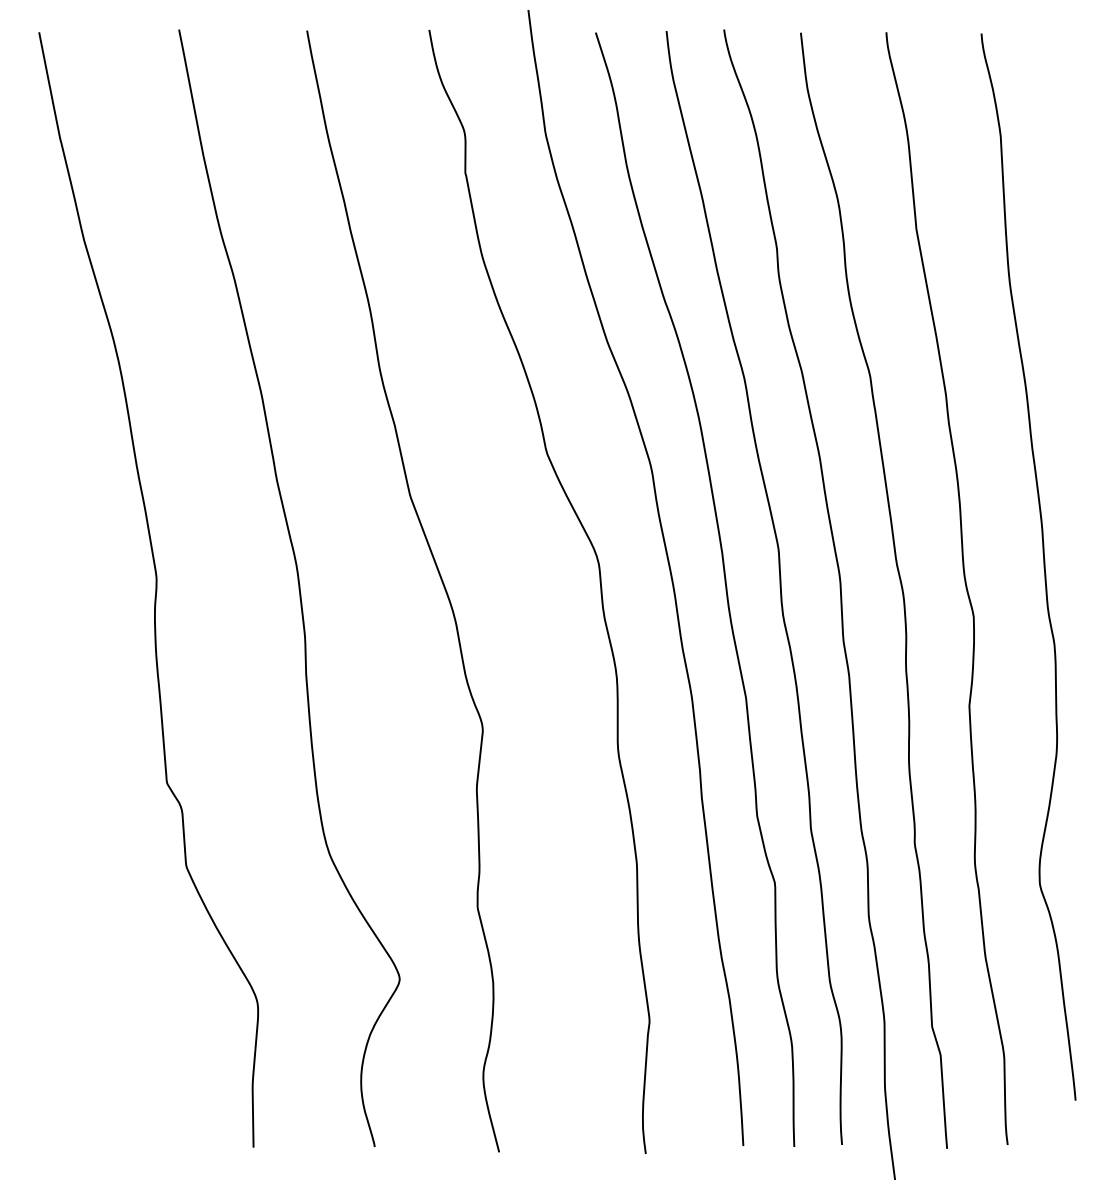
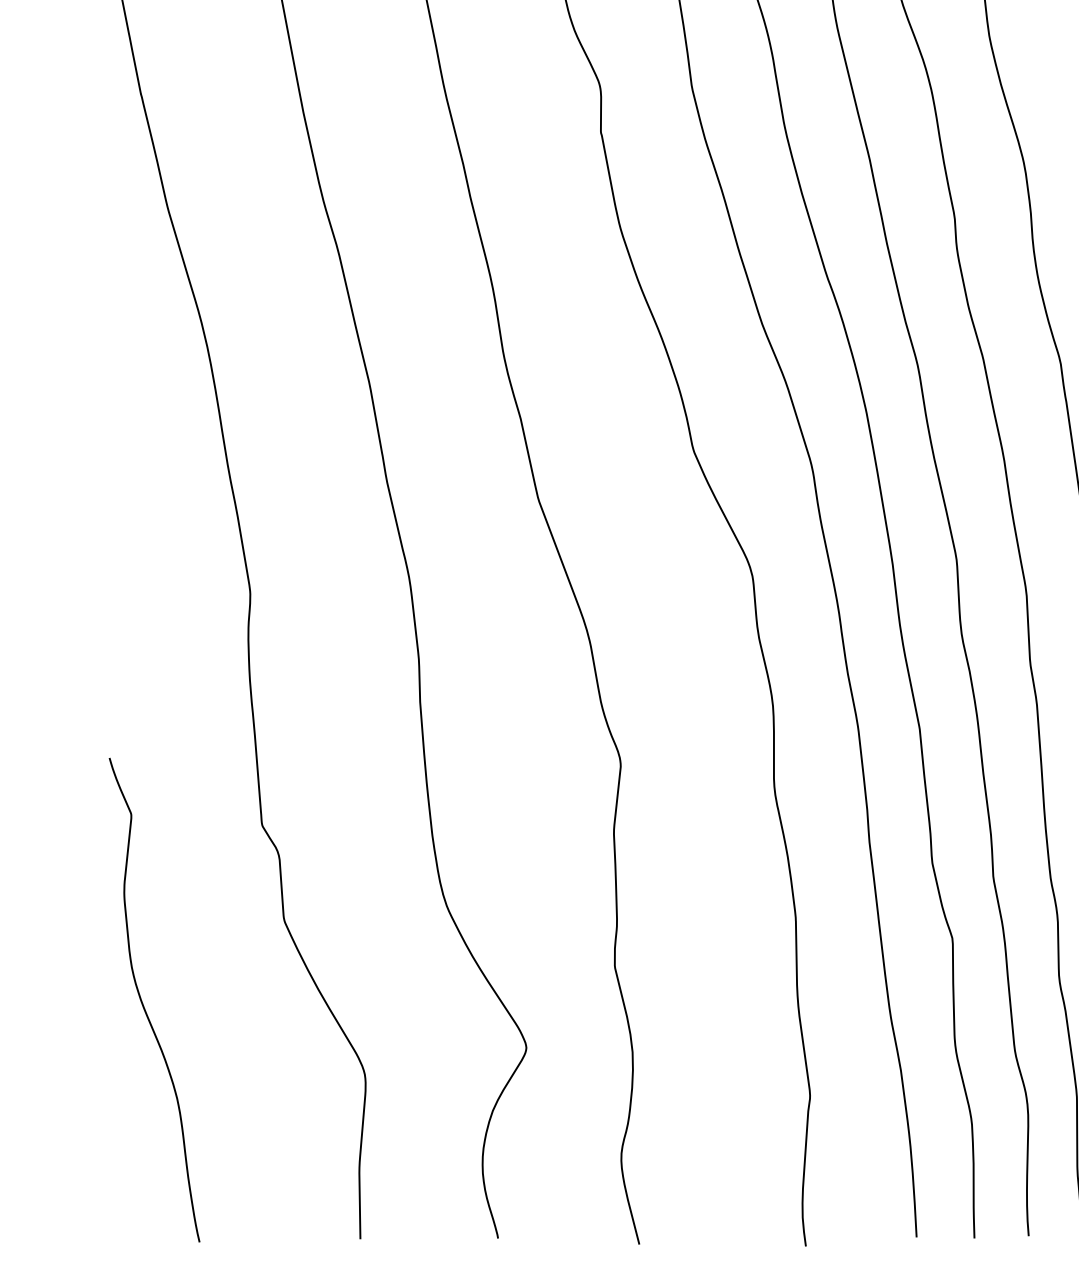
curve: (62, 939) -> (143, 1002), added

